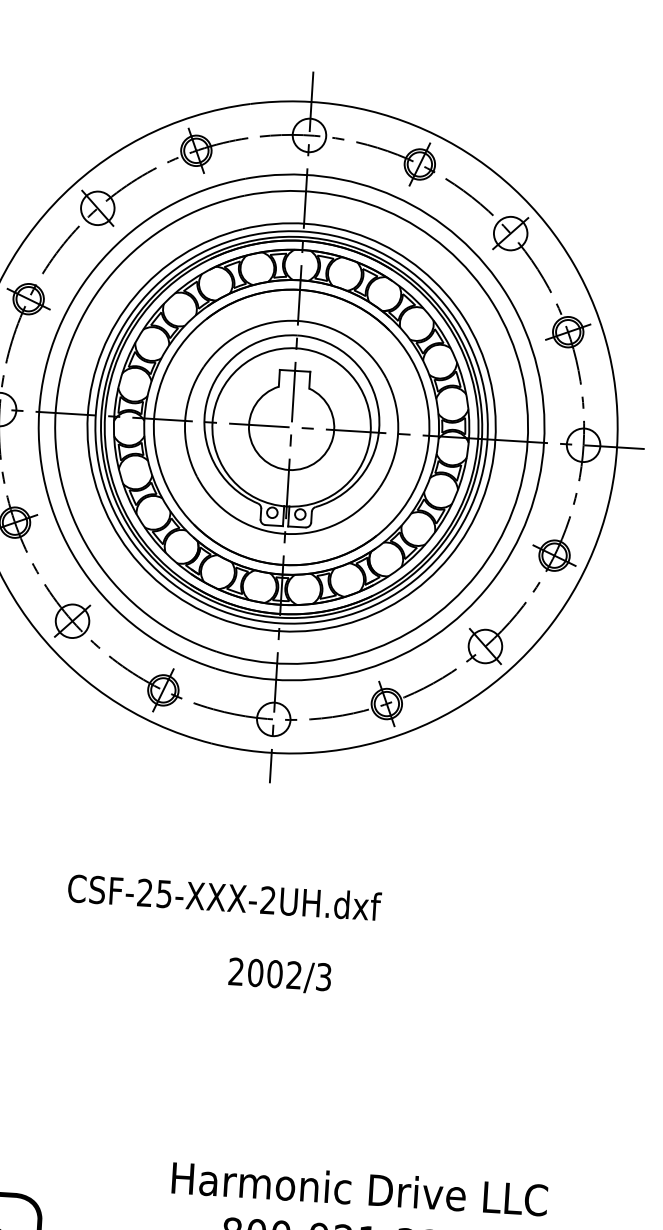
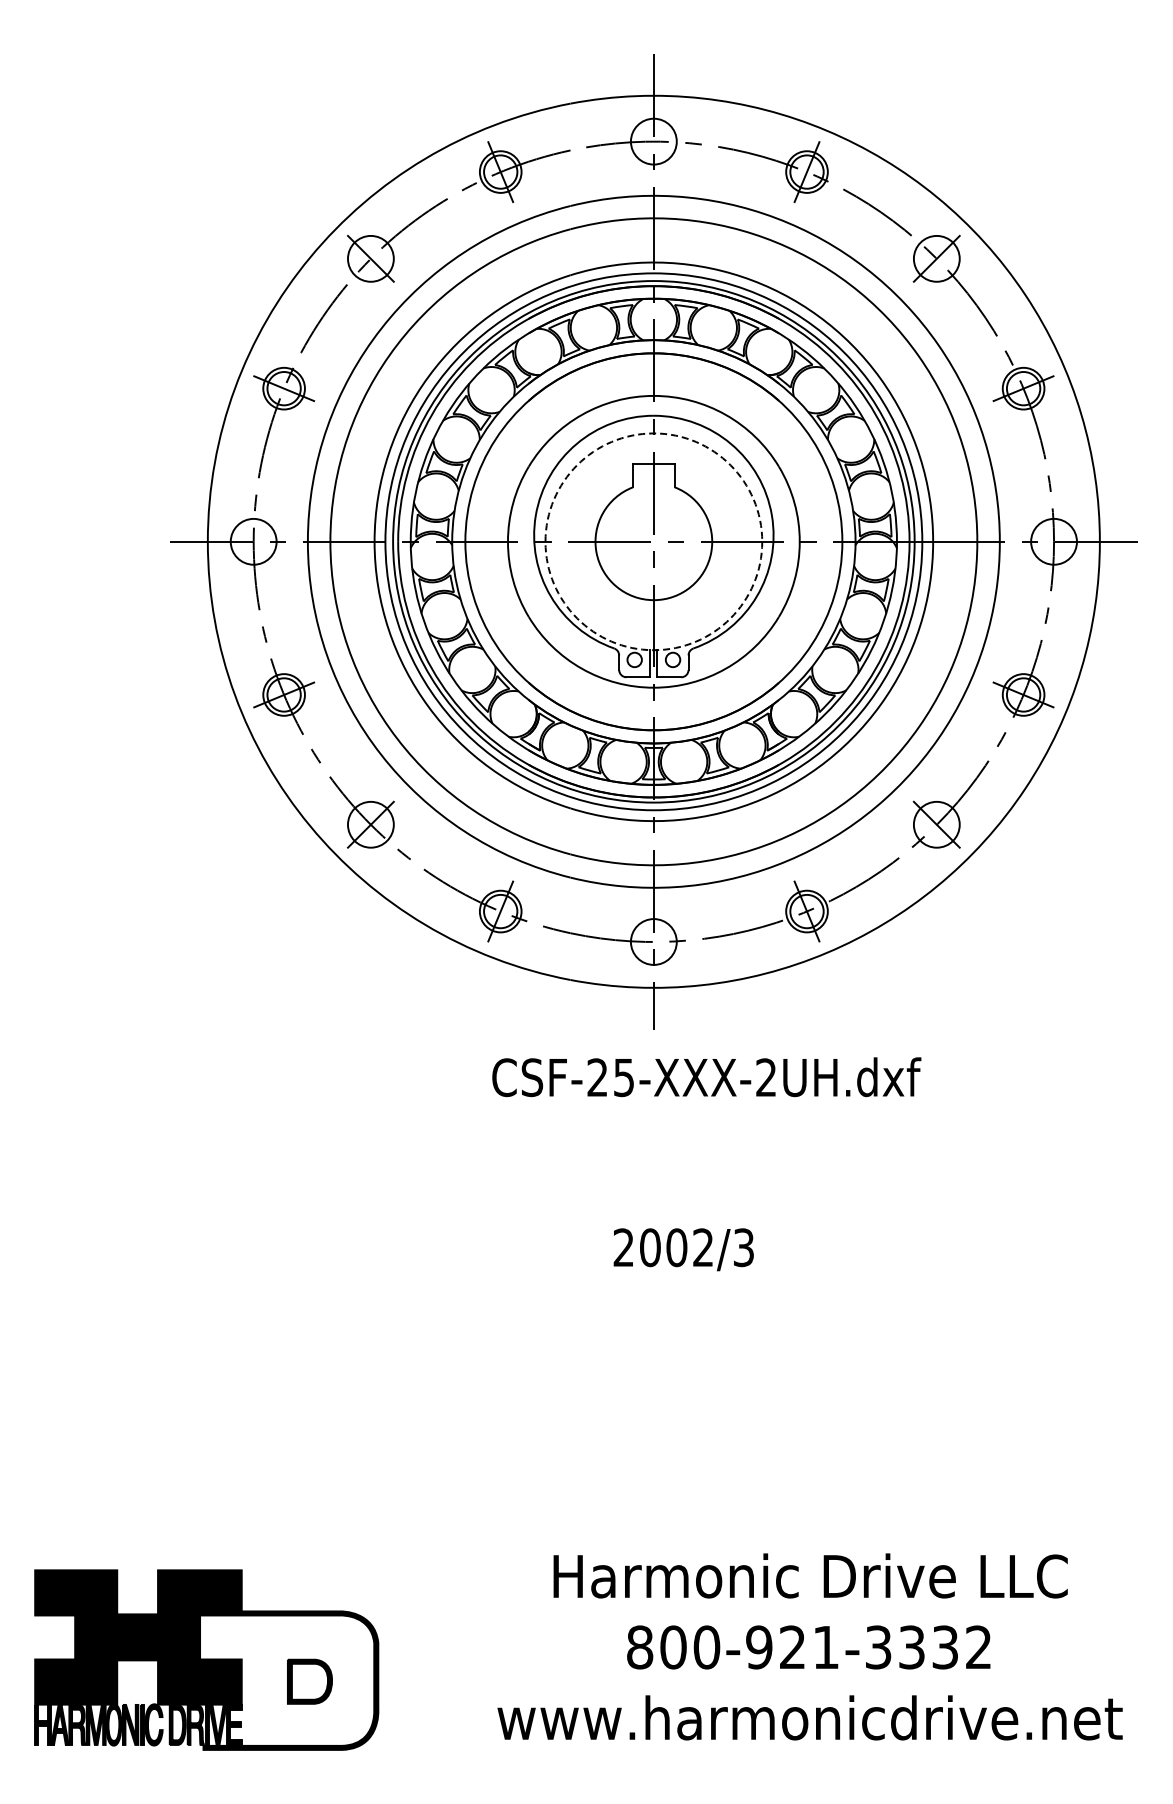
circle: (291, 427) -> (653, 541), solid -> dashed
text: (224, 897) -> (706, 1077), moved
text: (279, 975) -> (683, 1249), moved

